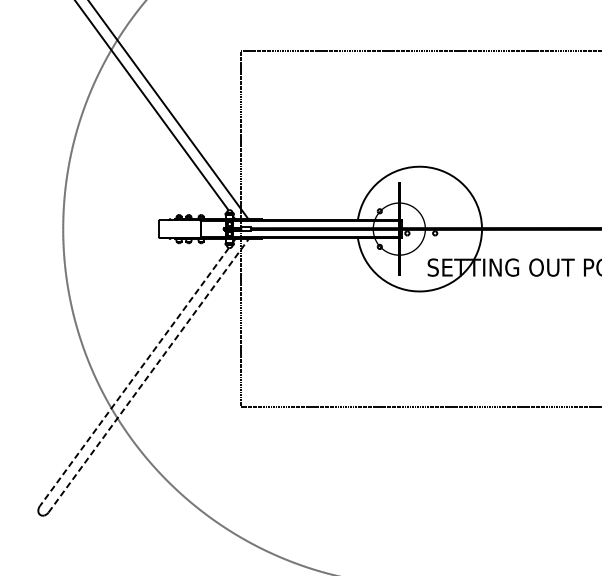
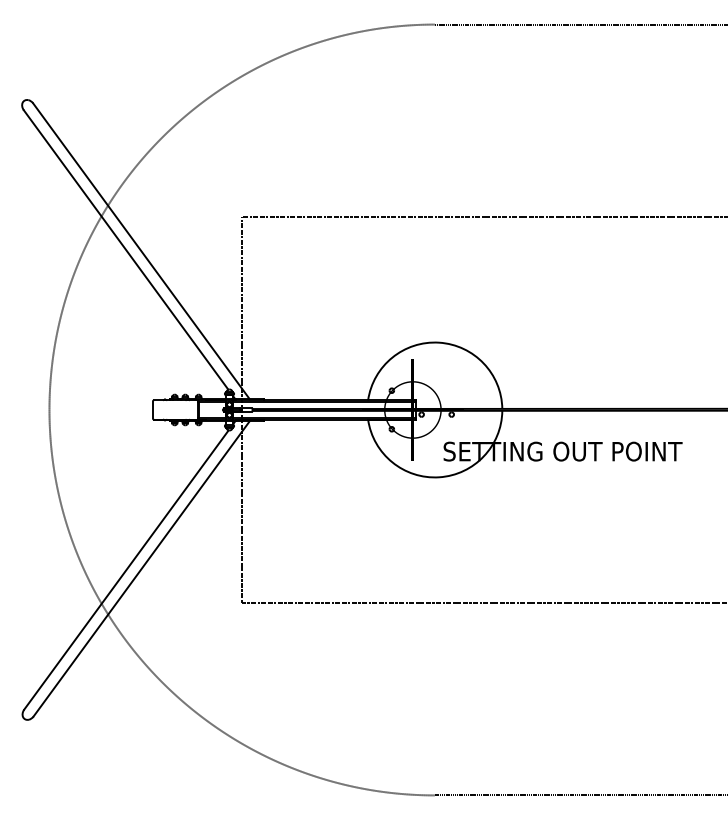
line: (149, 375) -> (142, 568), dashed -> solid
line: (134, 376) -> (126, 569), dashed -> solid

